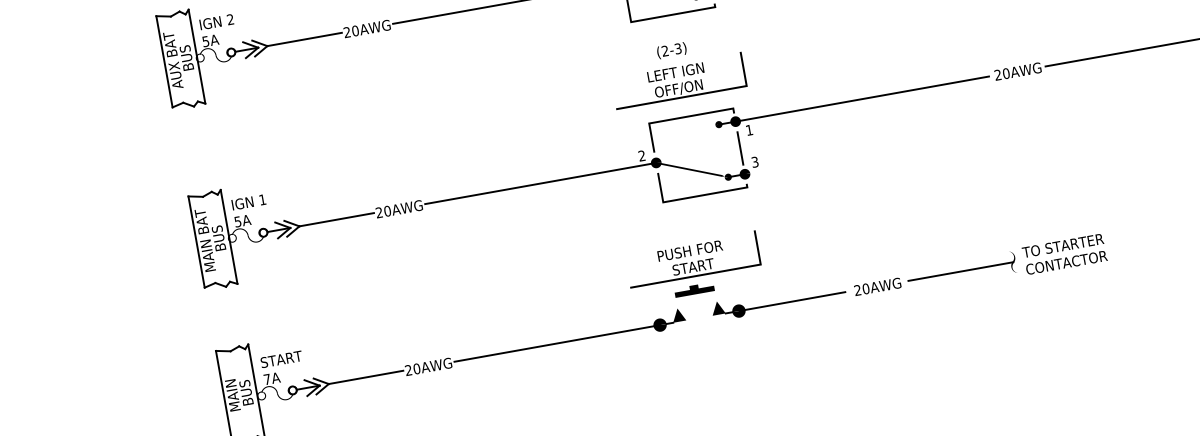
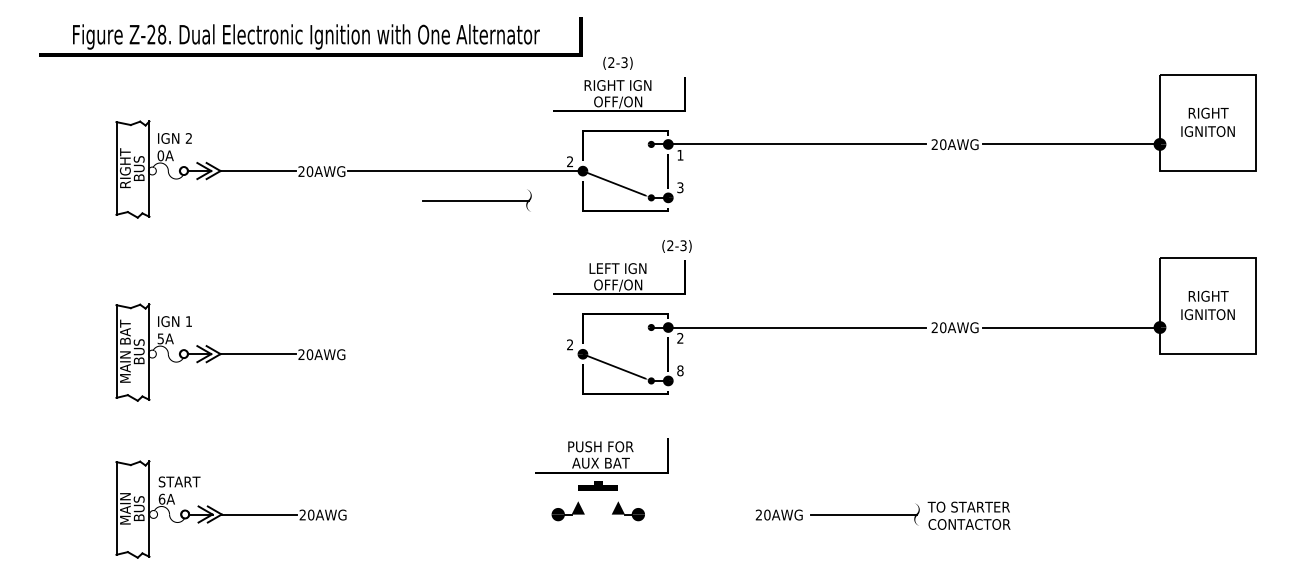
part: (524, 30) -> (476, 200), added
text: (205, 41) -> (160, 155), 5A -> 0A
text: (671, 50) -> (676, 246), moved
text: (173, 60) -> (125, 168), AUX BAT -> RIGHT
text: (749, 130) -> (680, 338), 1 -> 2
text: (755, 161) -> (680, 370), 3 -> 8
line: (540, 183) -> (465, 354), removed
text: (692, 266) -> (600, 462), START -> AUX BAT
line: (792, 301) -> (692, 514), removed
line: (556, 343) -> (453, 514), removed
text: (266, 378) -> (161, 498), 7A -> 6A

